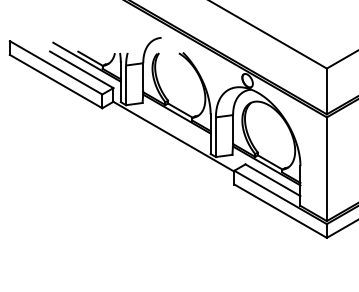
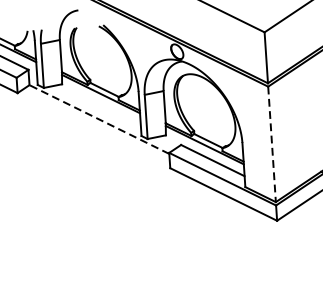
line: (173, 136) -> (98, 119), solid -> dashed
line: (326, 169) -> (271, 144), solid -> dashed

